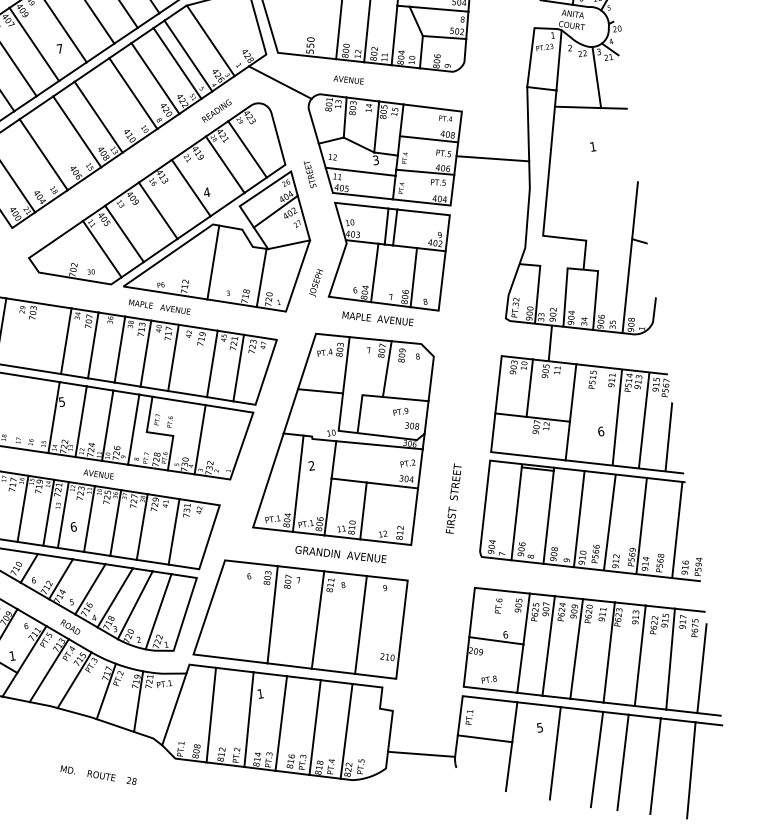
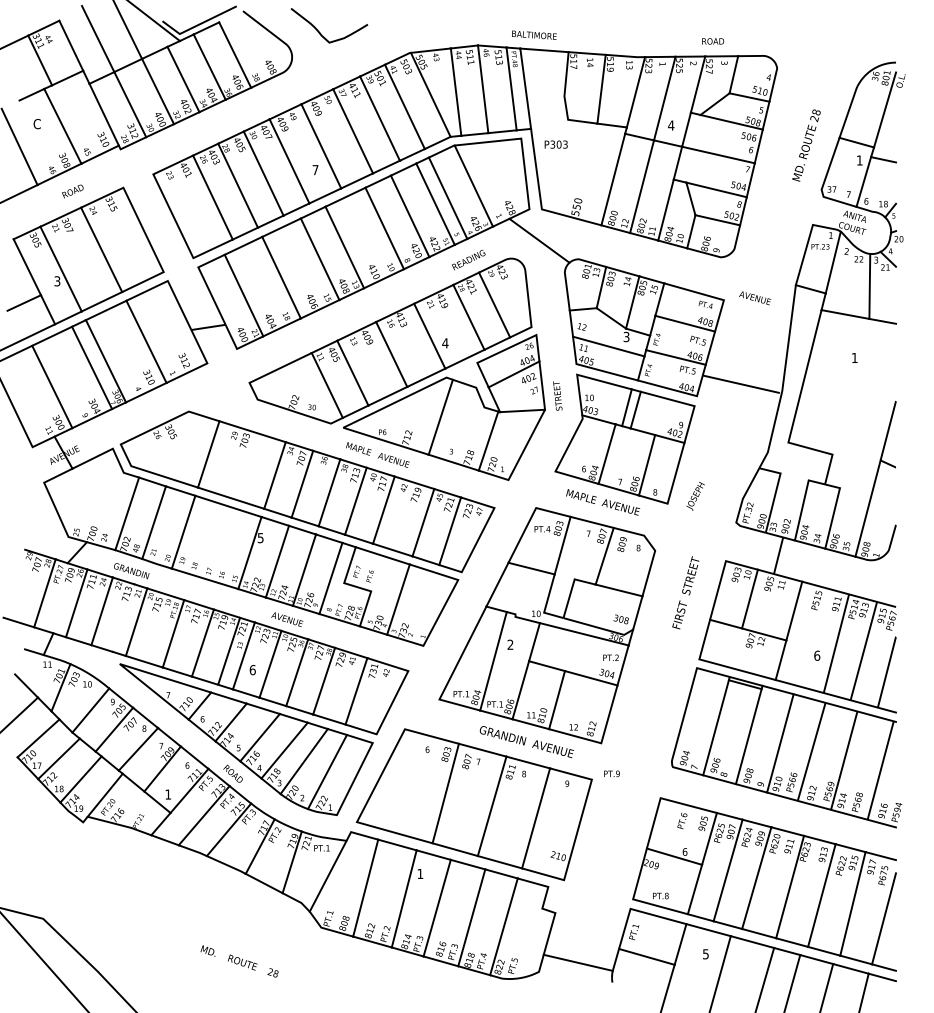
text: (349, 80) -> (755, 298), moved
line: (492, 158) -> (741, 383), moved
text: (309, 173) -> (557, 395), moved
text: (316, 283) -> (695, 496), moved
text: (400, 411) -> (611, 773), moved
text: (453, 498) -> (685, 592), moved
text: (98, 775) -> (239, 961), moved

